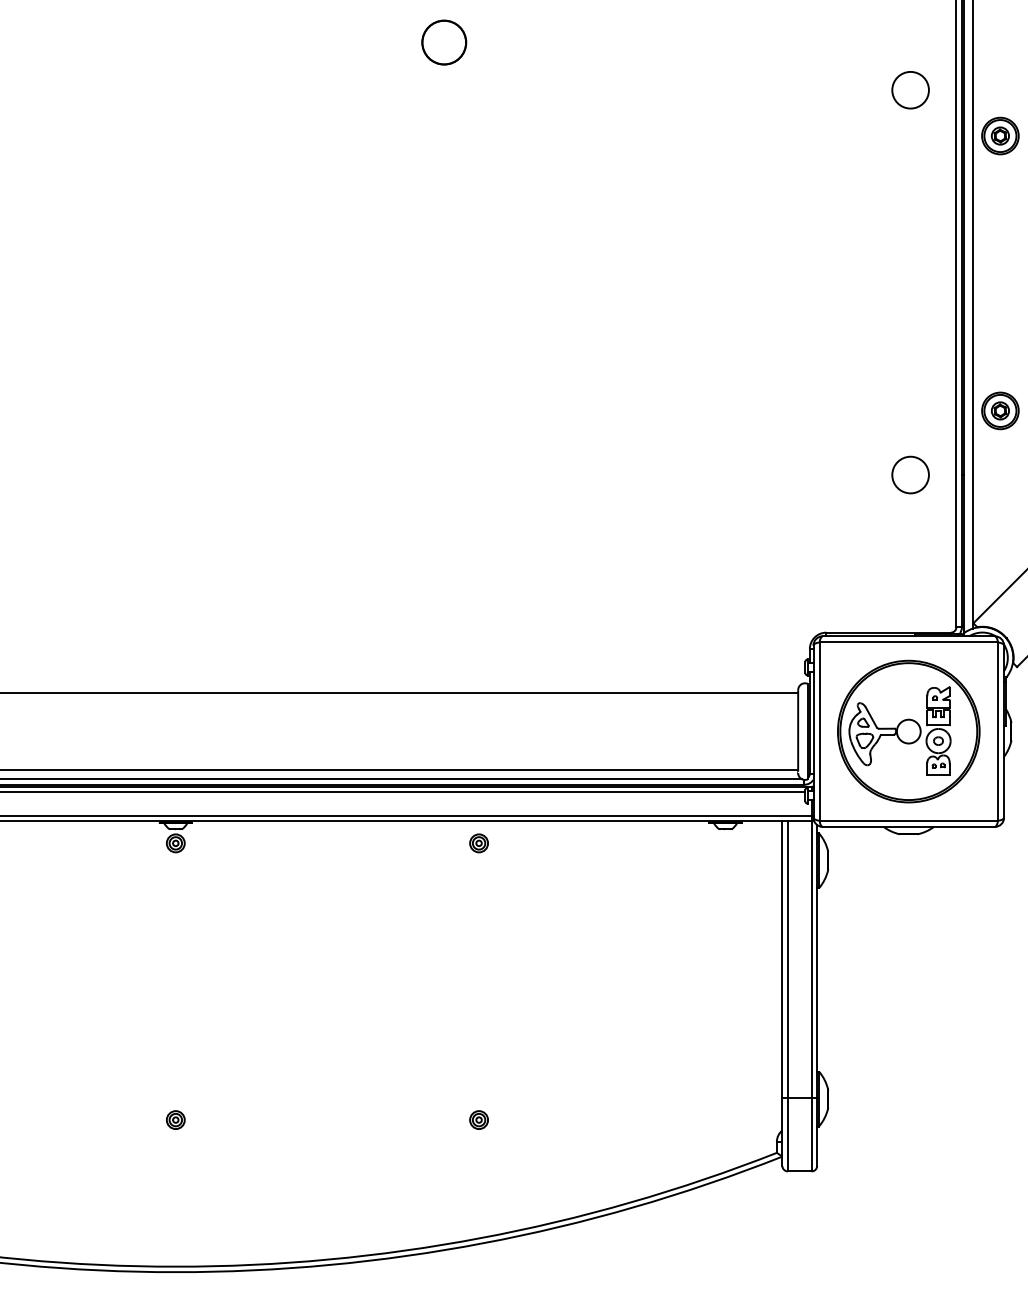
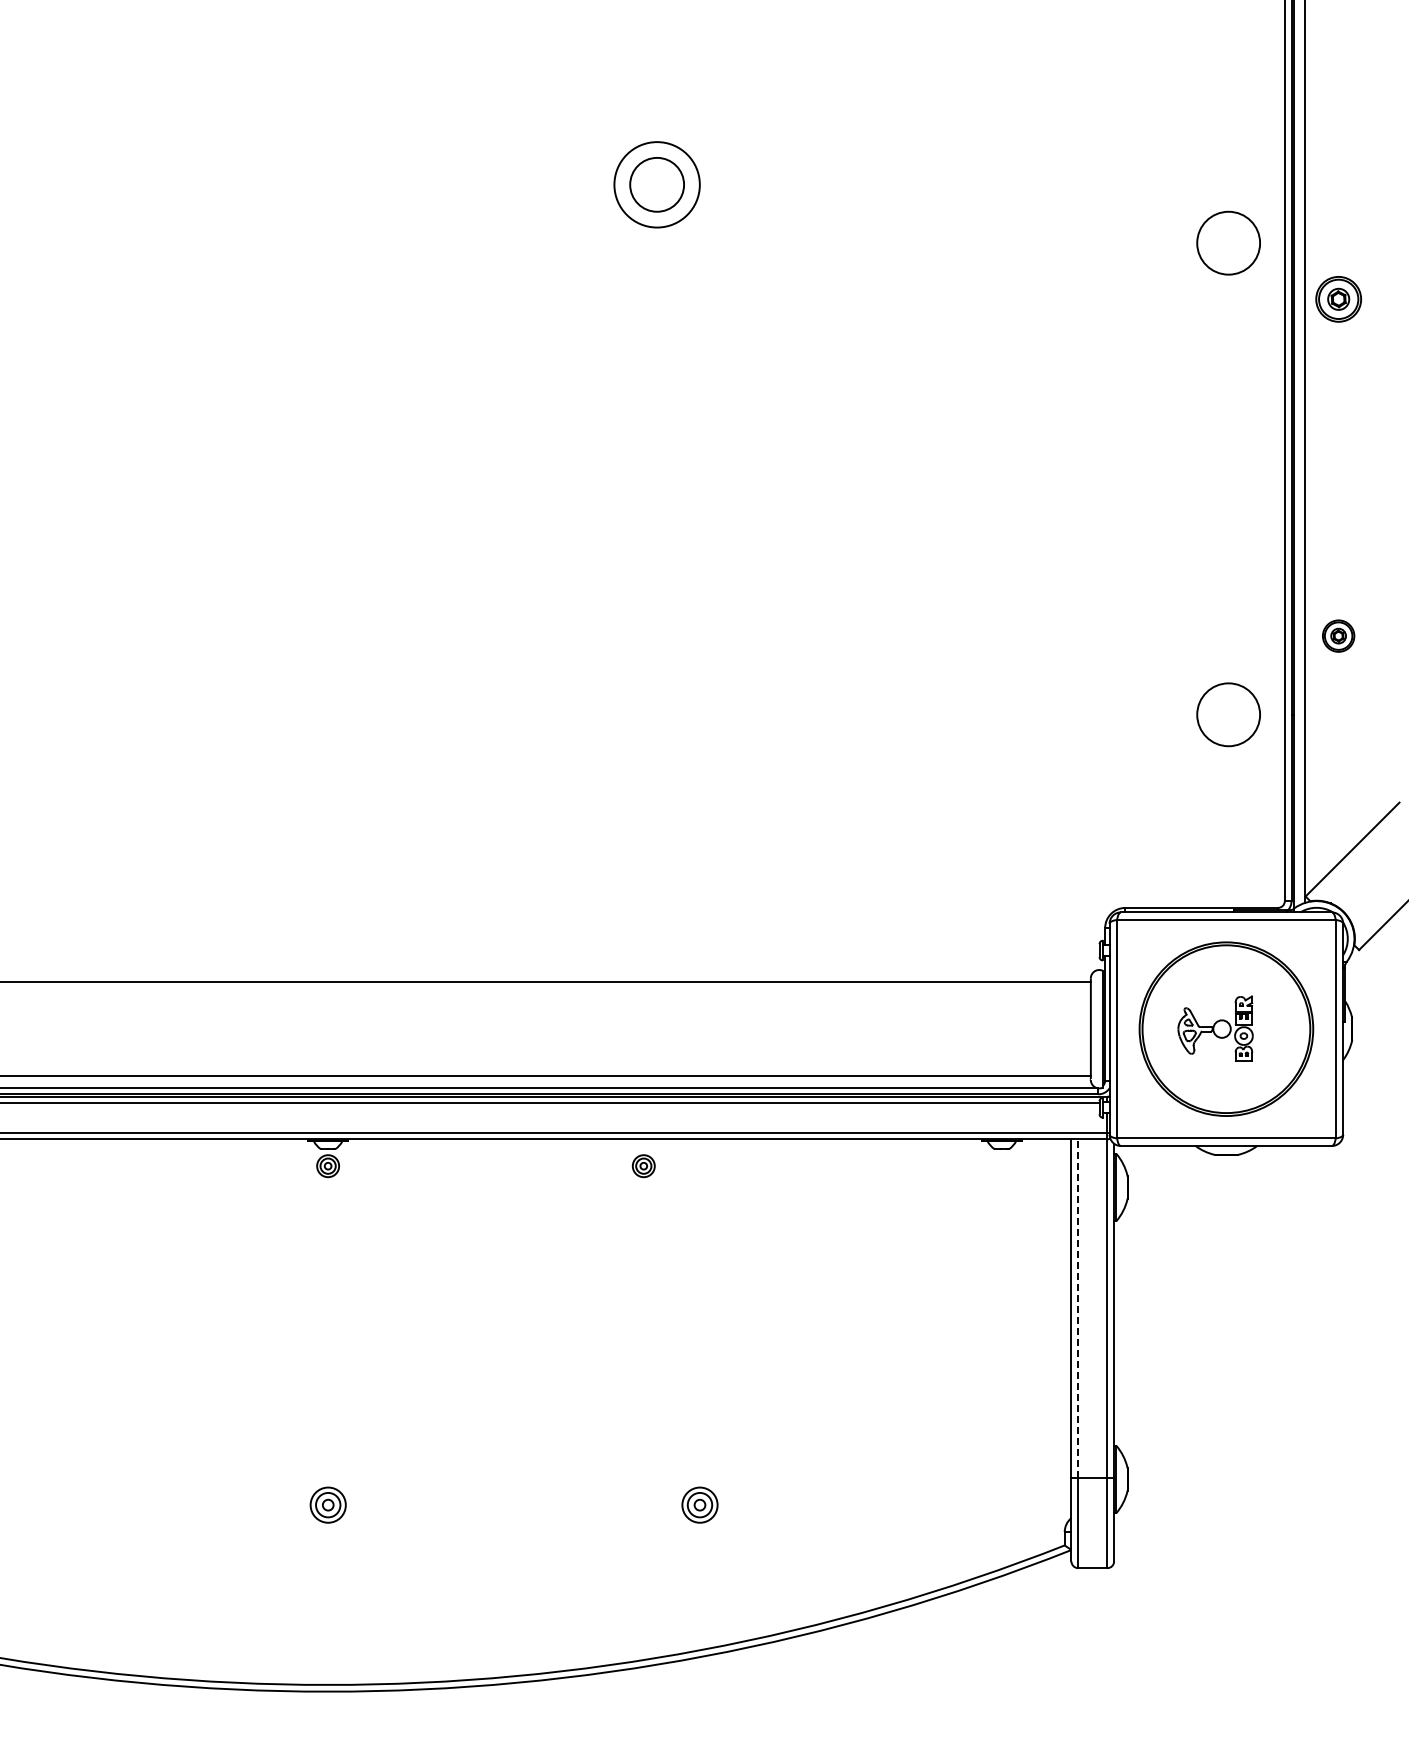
circle: (443, 42) -> (656, 184), size x1.6
circle: (910, 89) -> (1228, 242), size x1.4
part: (1000, 410) -> (1338, 635), size x0.7
circle: (910, 474) -> (1228, 714), size x1.4
part: (899, 731) -> (1215, 1028), size x0.6
part: (478, 843) -> (643, 1166), moved
line: (788, 959) -> (1078, 1308), solid -> dashed
part: (175, 1120) -> (327, 1505), size x1.6
part: (478, 1120) -> (699, 1505), size x1.6

